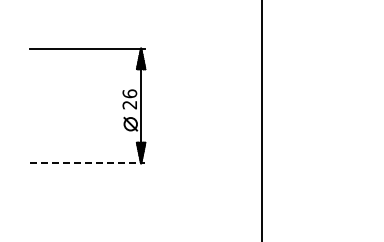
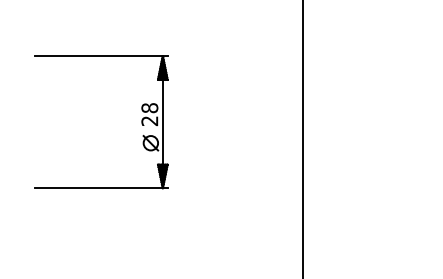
text: (129, 93) -> (149, 107), 26 -> 28
line: (88, 163) -> (102, 188), dashed -> solid

